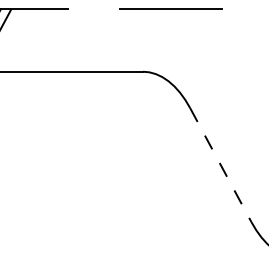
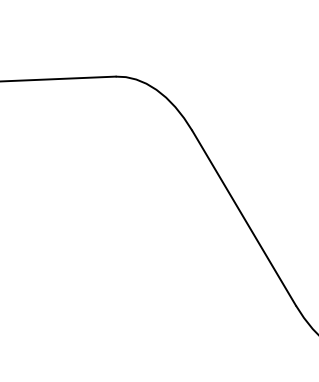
line: (220, 165) -> (243, 218), dashed -> solid

